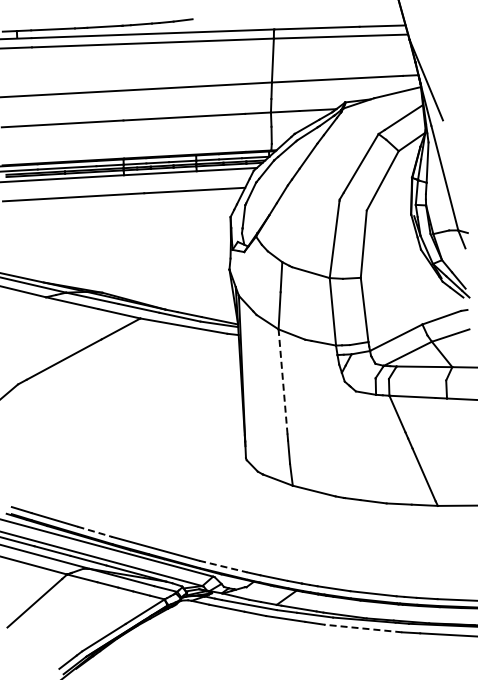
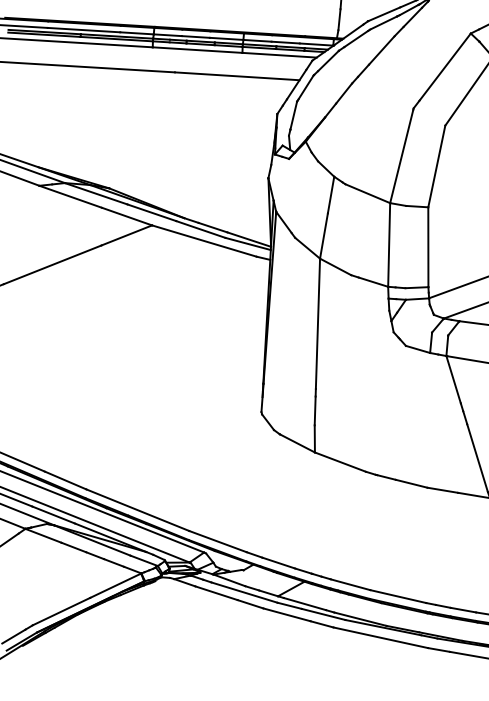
line: (283, 381) -> (318, 323), dashed -> solid
line: (95, 531) -> (66, 480), dashed -> solid
line: (223, 566) -> (218, 541), dashed -> solid
line: (362, 628) -> (379, 637), dashed -> solid

